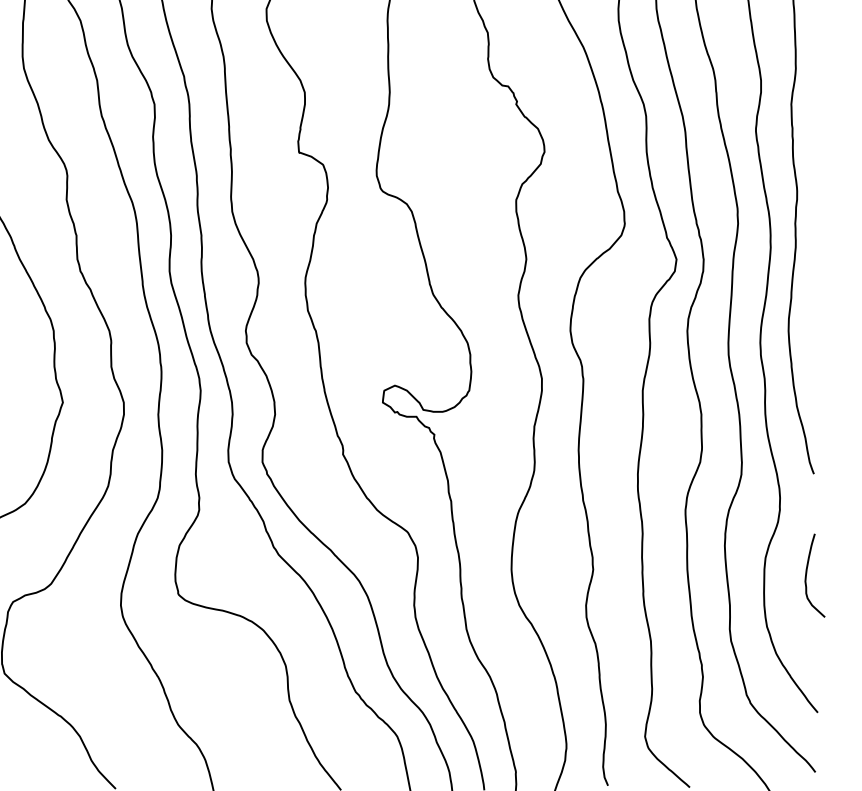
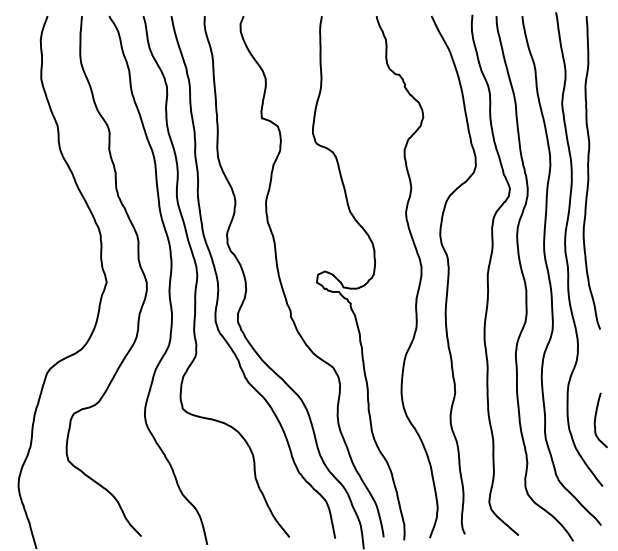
curve: (808, 572) -> (596, 418), moved

